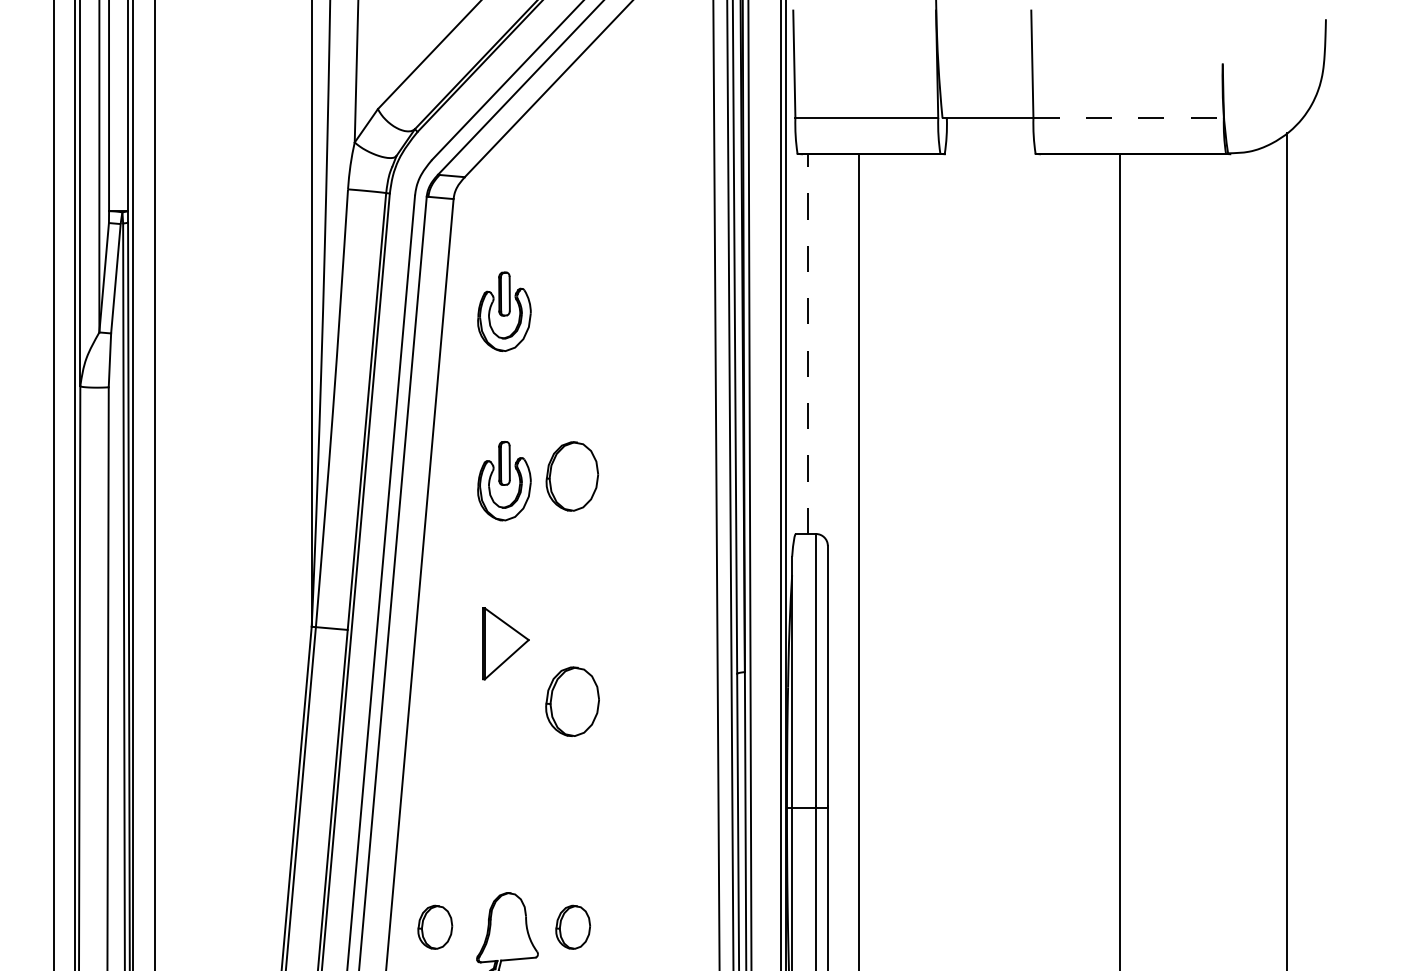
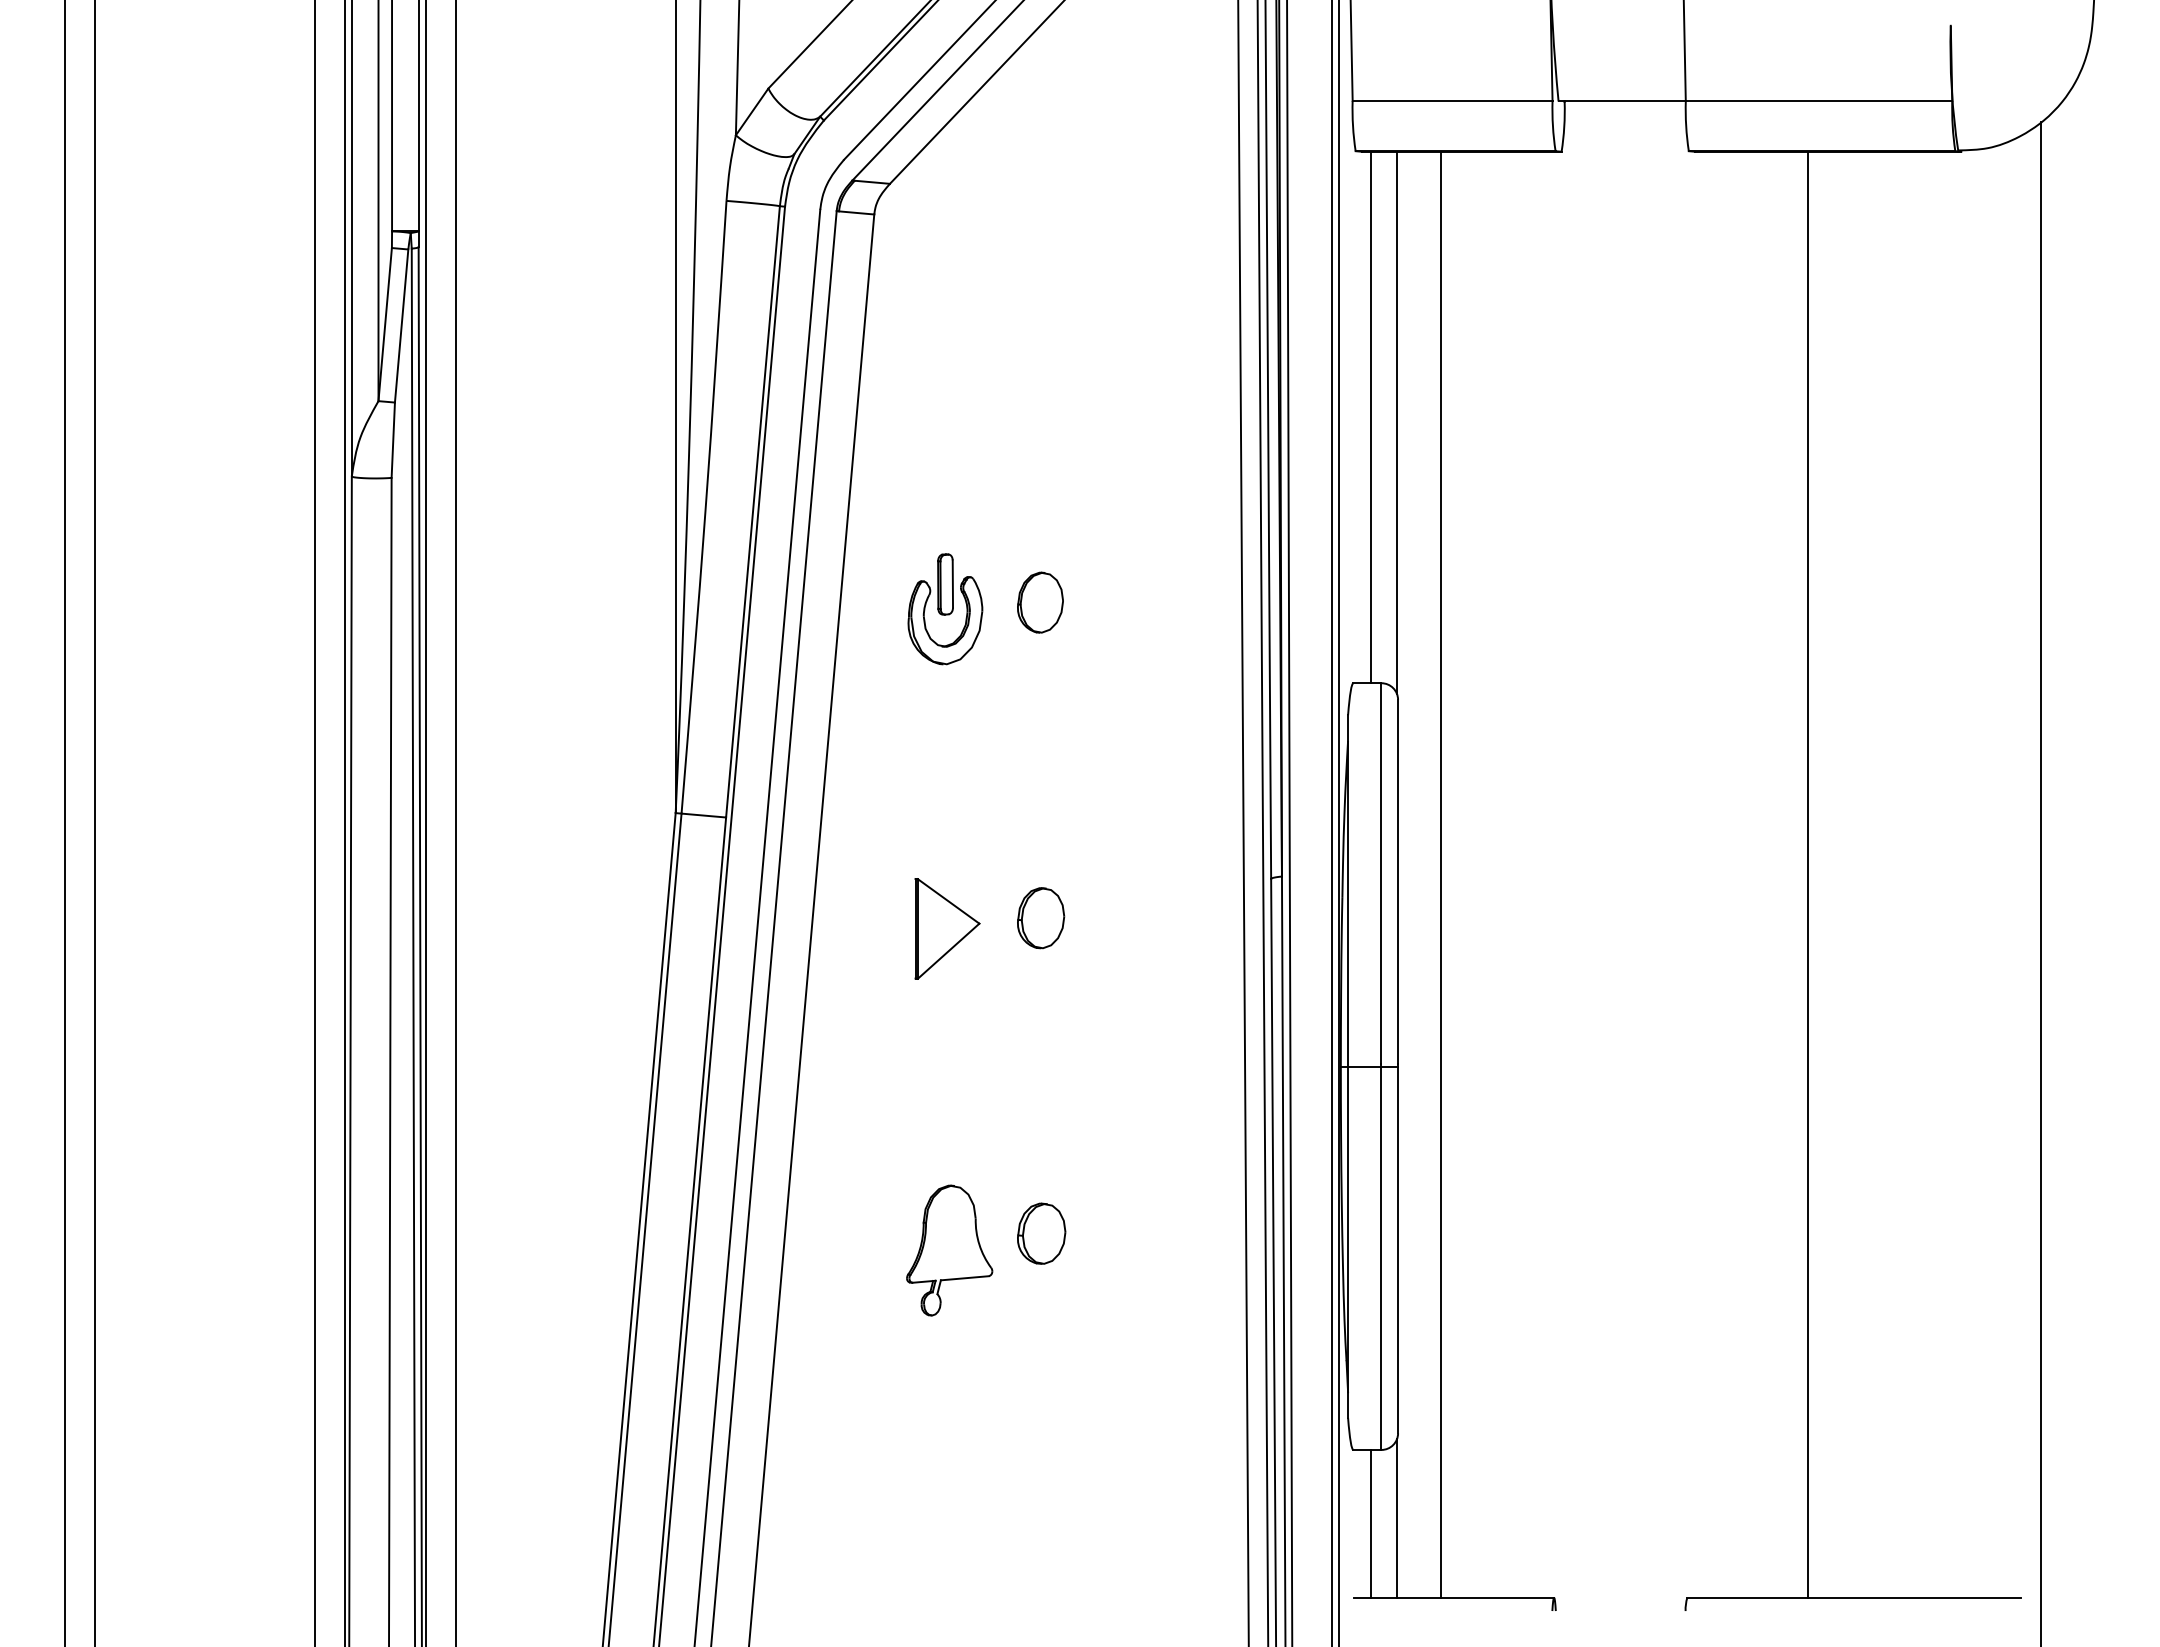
line: (1128, 117) -> (1819, 100), dashed -> solid
part: (504, 311) -> (945, 372), removed
line: (808, 344) -> (1370, 417), dashed -> solid
line: (826, 347) -> (1396, 422), added
part: (572, 476) -> (1040, 602), size x0.62
part: (505, 643) -> (947, 928), moved
part: (573, 702) -> (1041, 918), size x0.62
part: (435, 927) -> (848, 1233), removed

